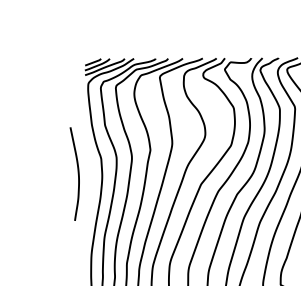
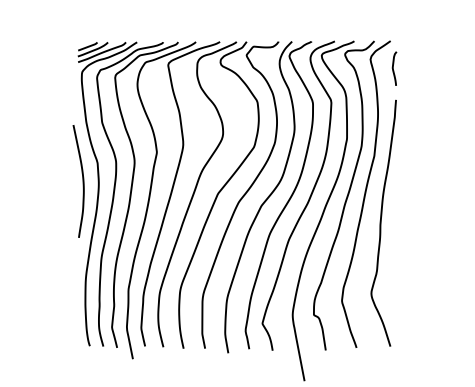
curve: (77, 174) -> (82, 181), moved

